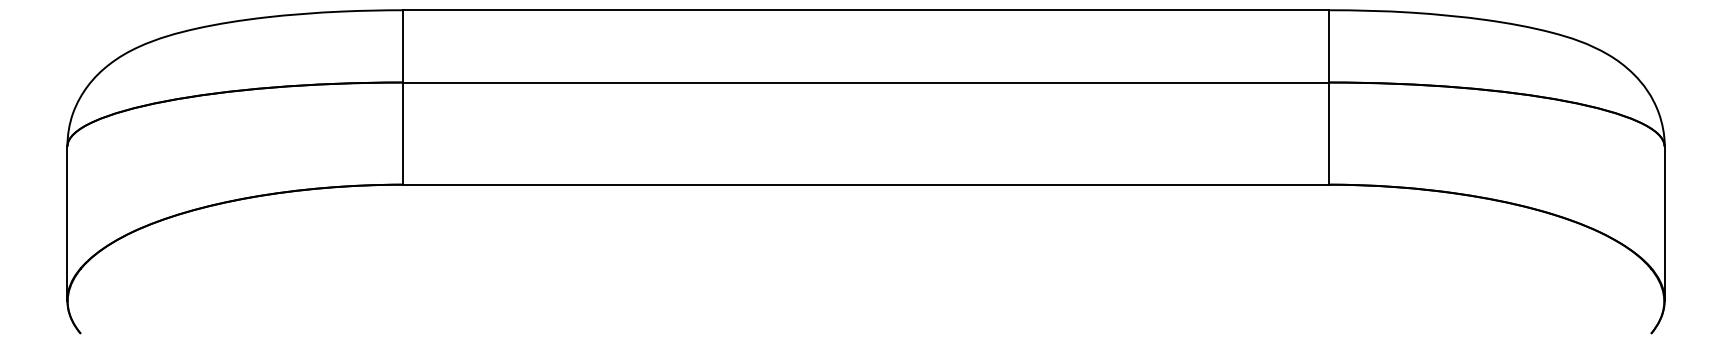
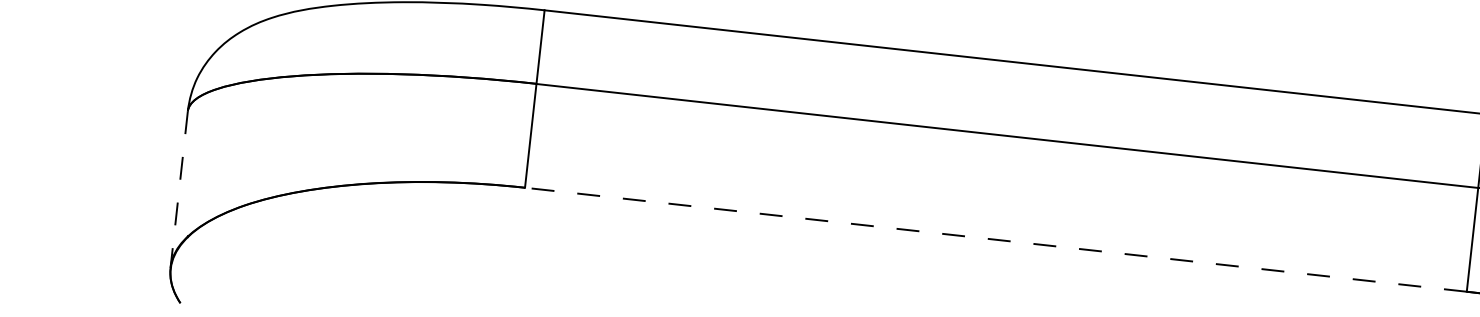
line: (866, 184) -> (996, 239), solid -> dashed
line: (67, 224) -> (179, 190), solid -> dashed

